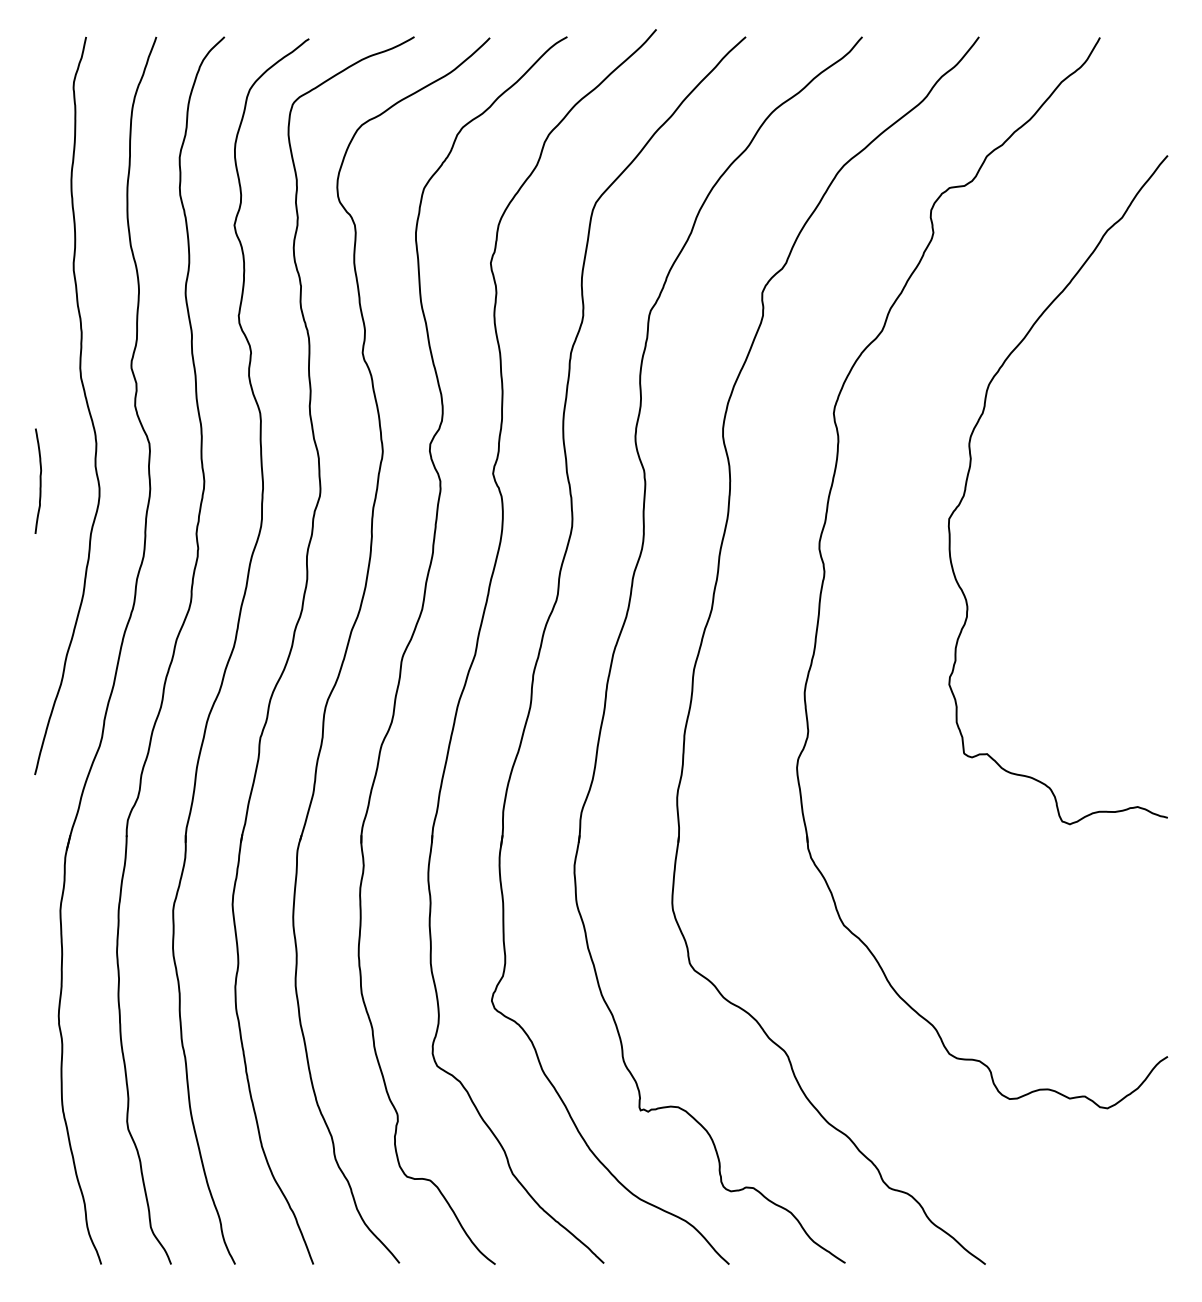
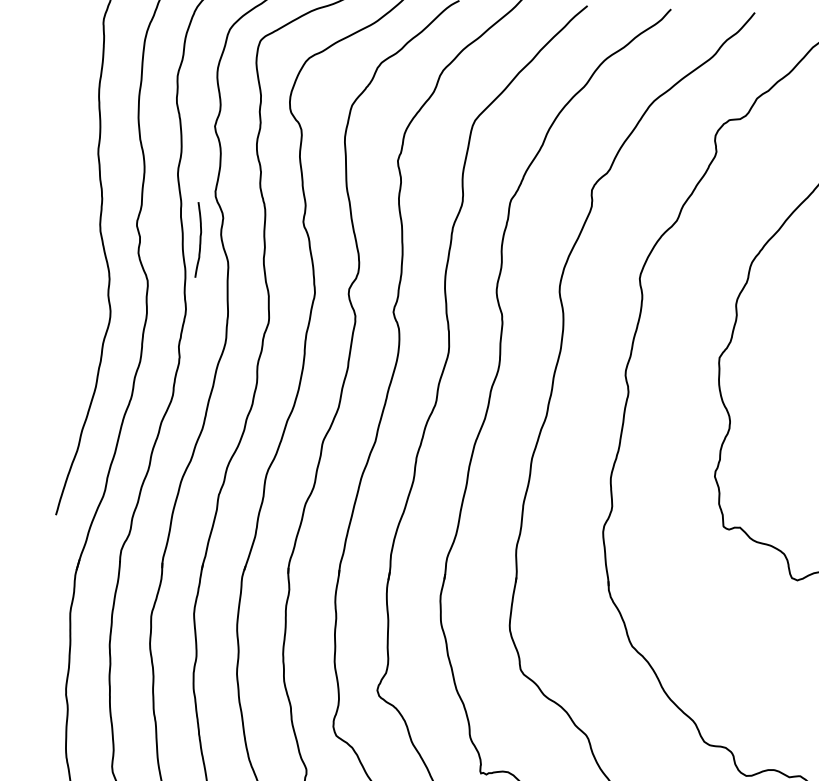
curve: (39, 480) -> (199, 239), moved

